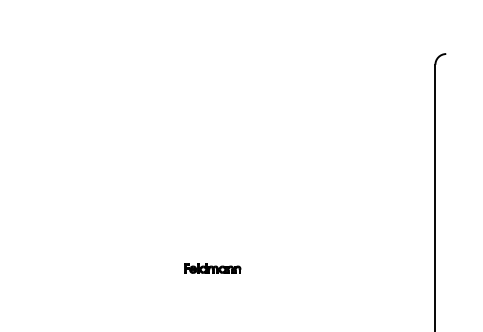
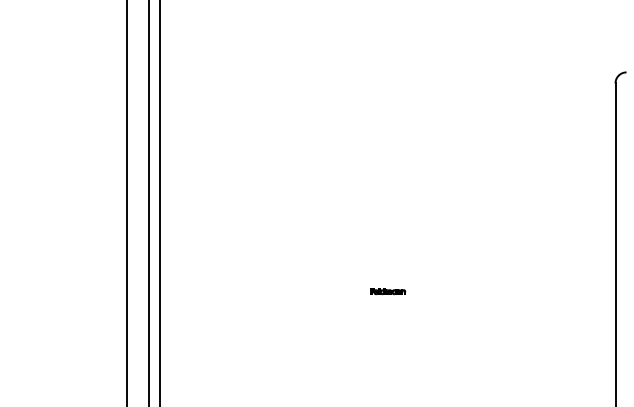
part: (213, 268) -> (388, 291), size x0.6

